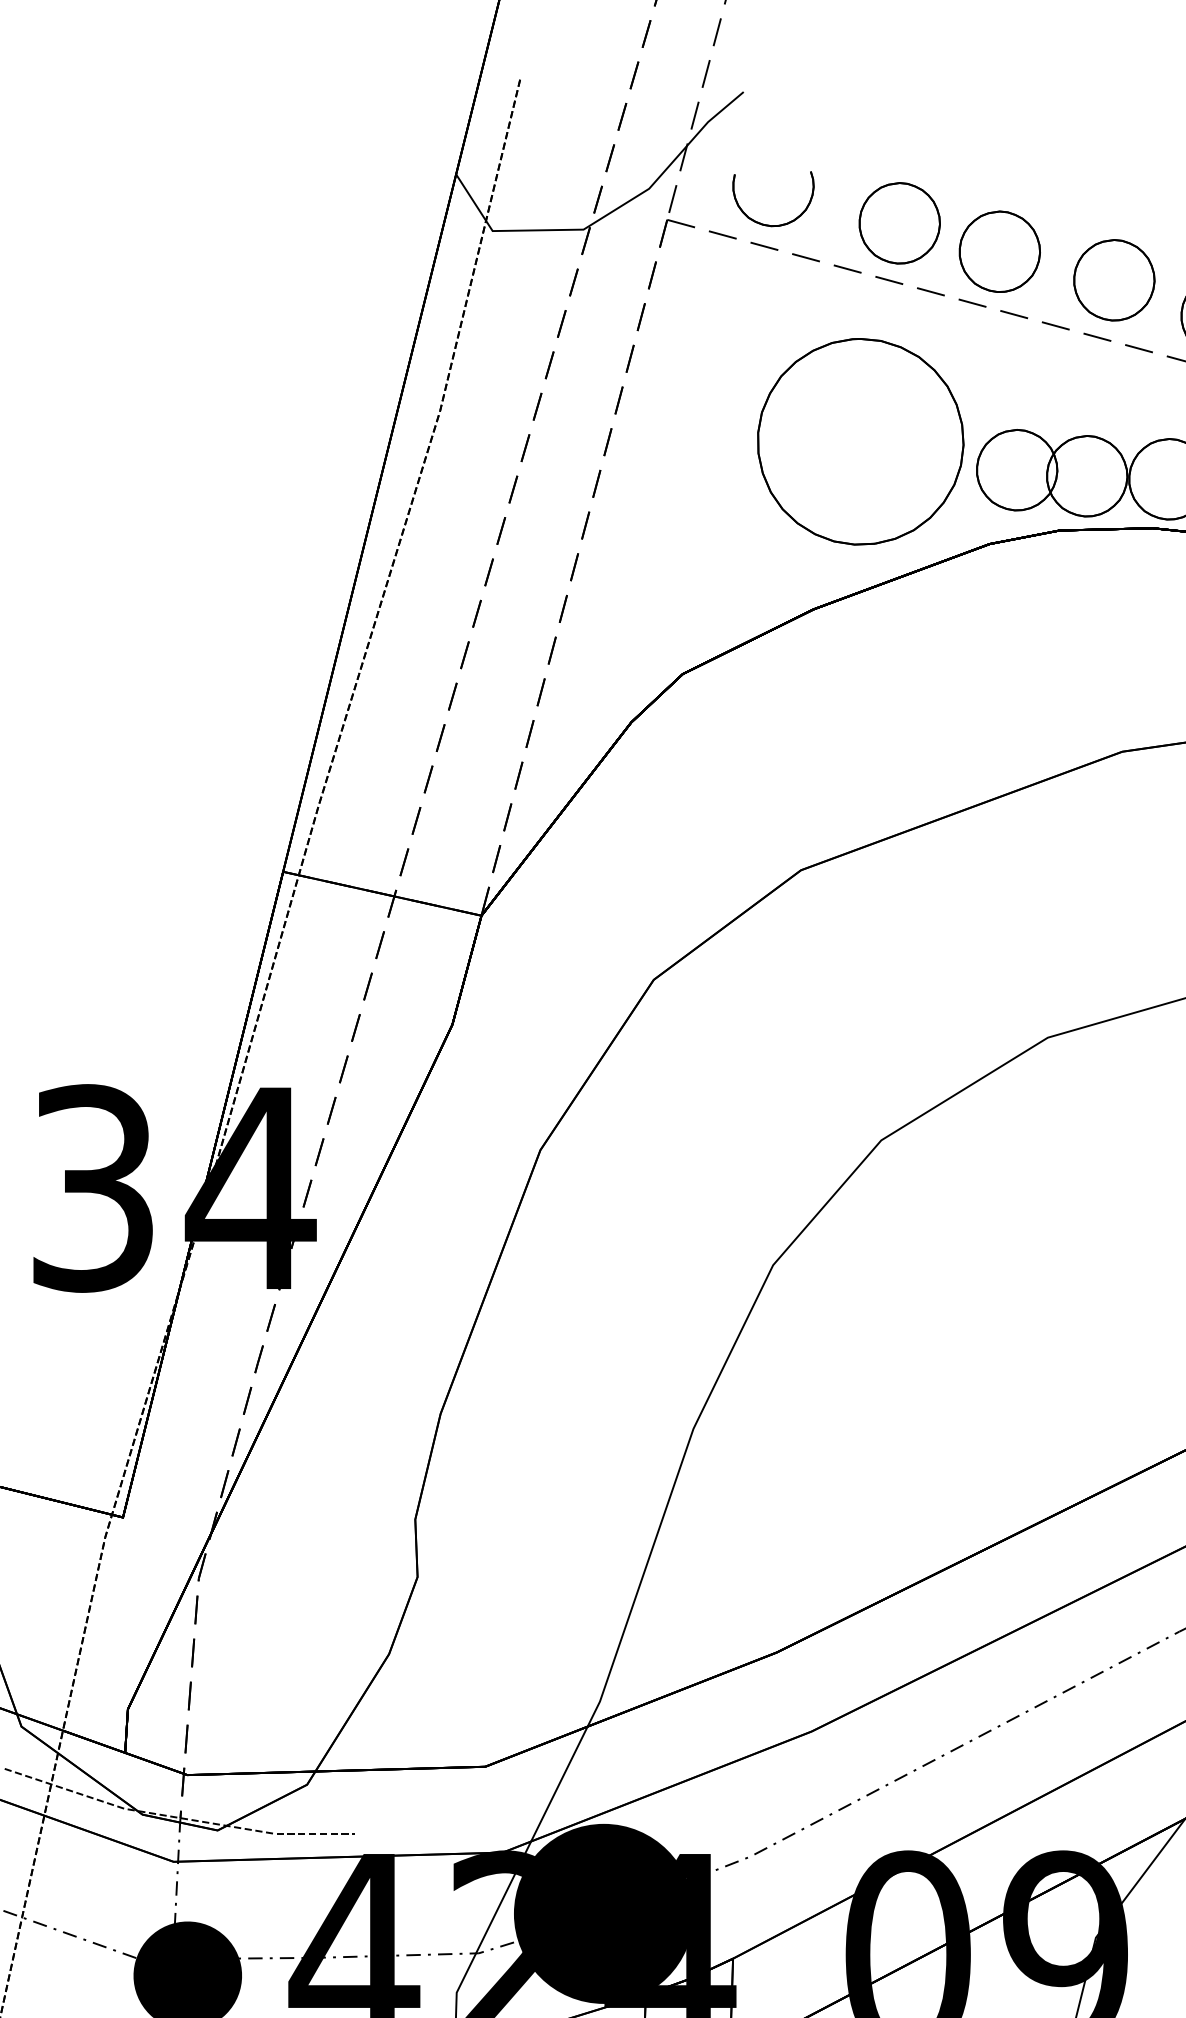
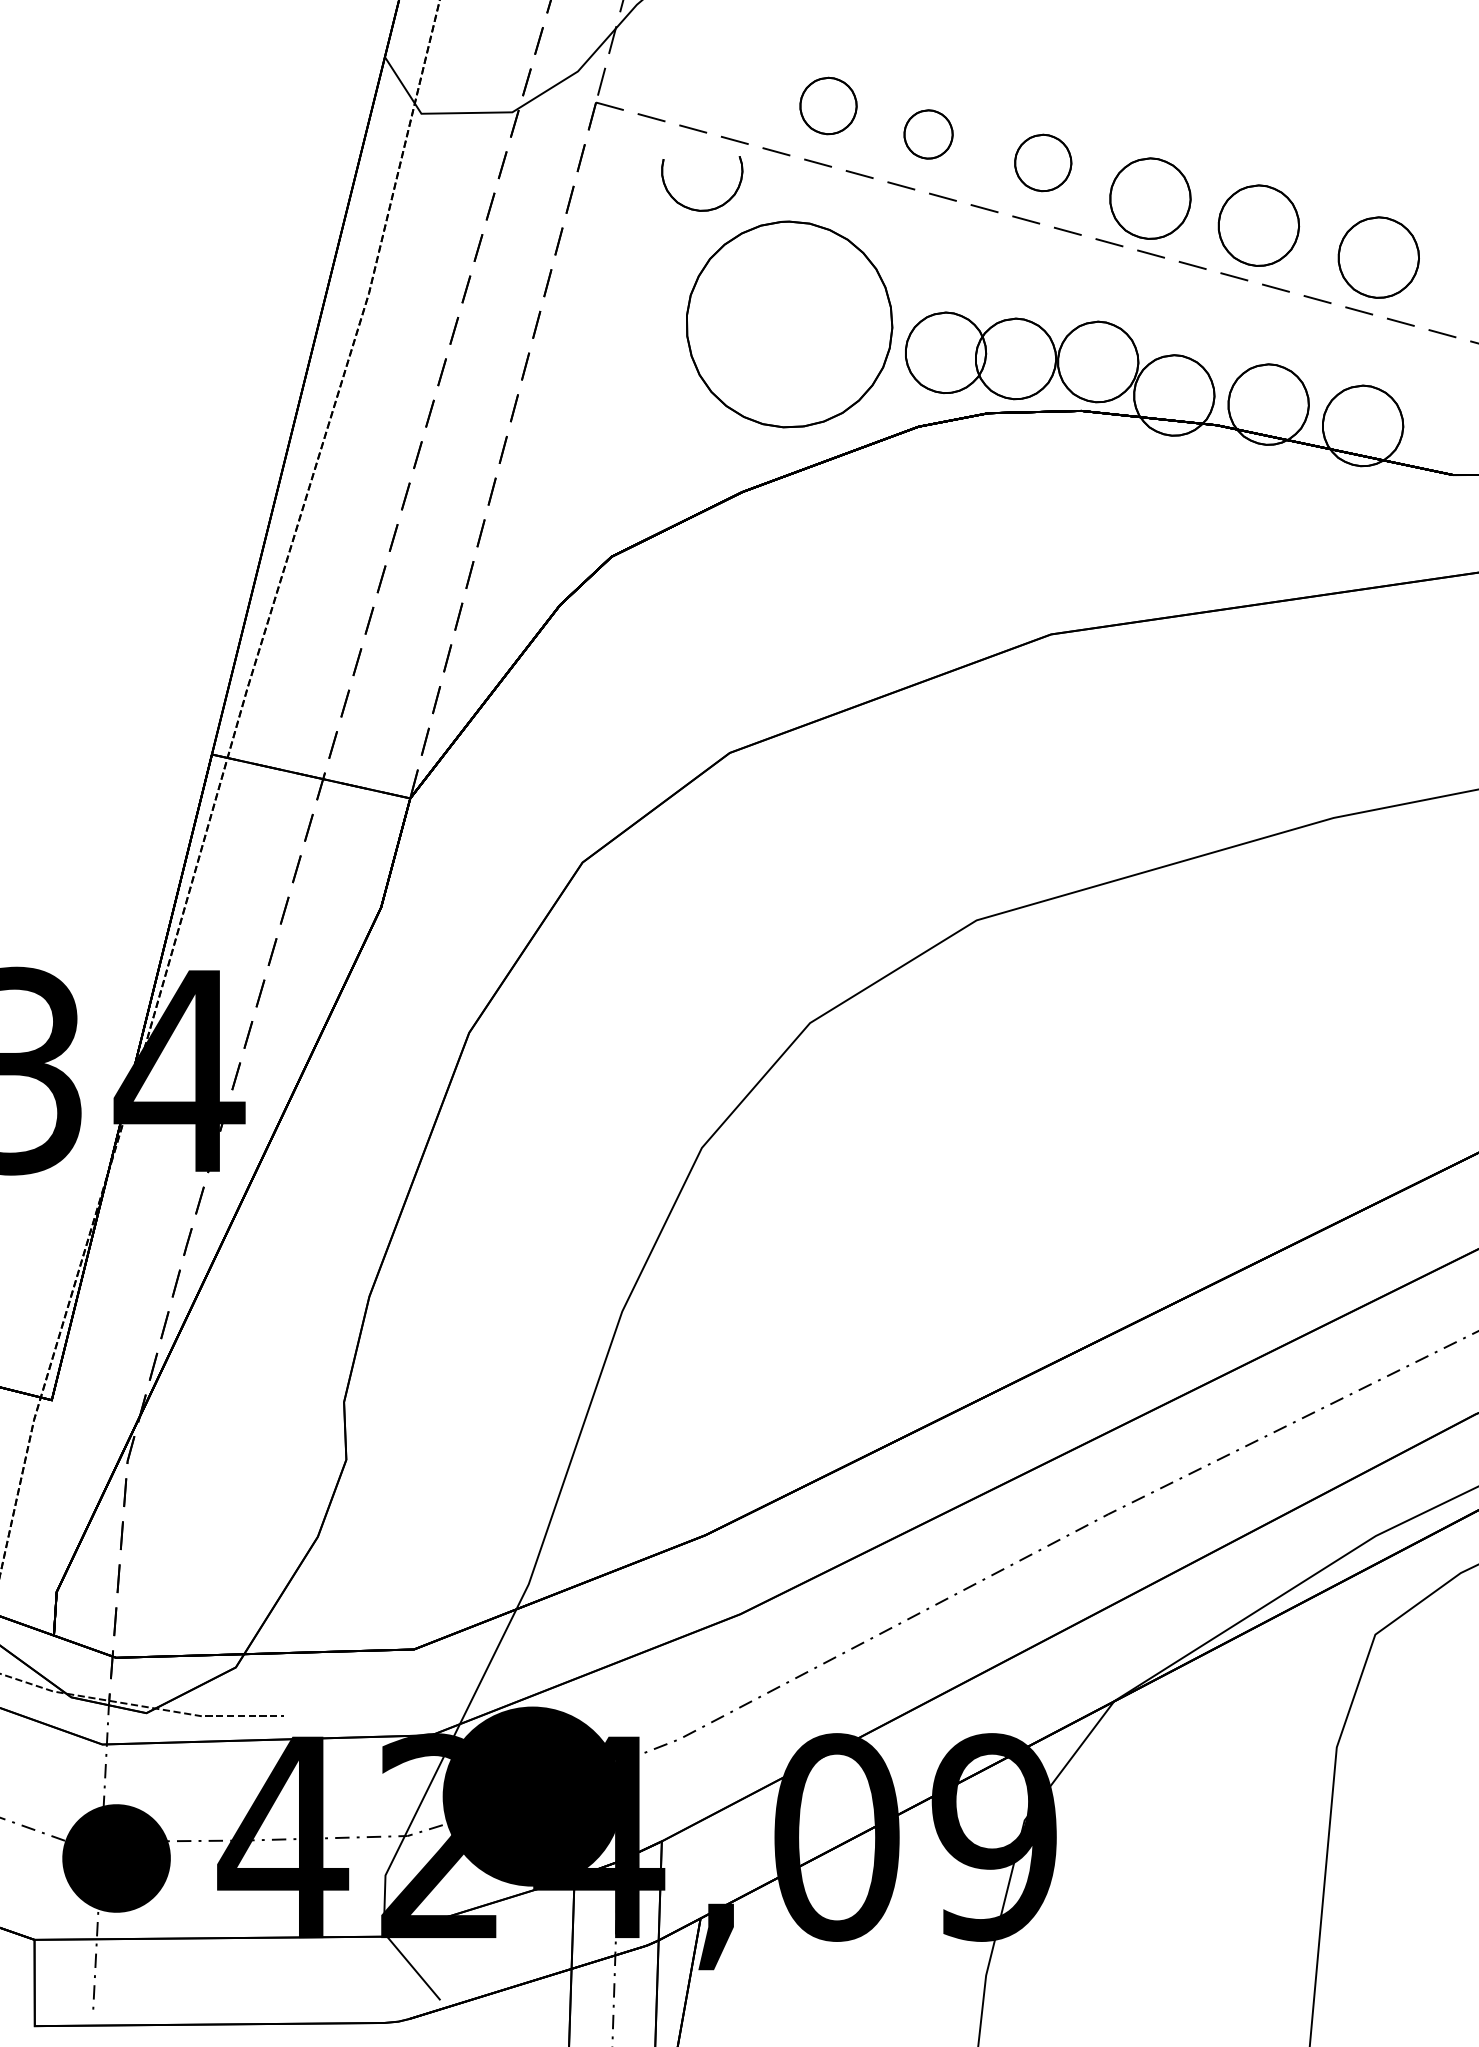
part: (899, 222) -> (828, 105), size x0.7
part: (773, 224) -> (702, 209), moved
part: (999, 251) -> (928, 134), size x0.6
part: (1114, 279) -> (1043, 162), size x0.7

